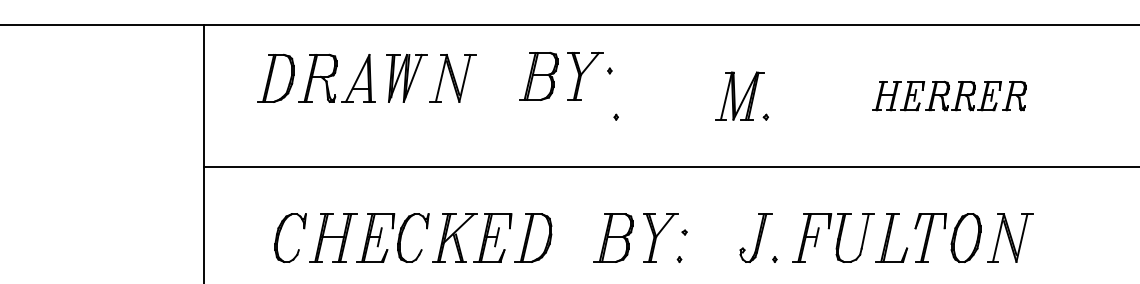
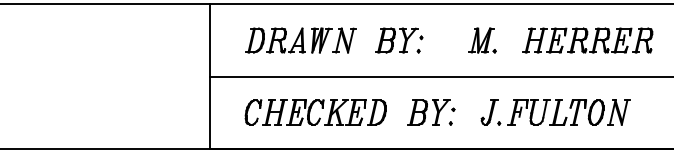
part: (566, 76) -> (399, 40), moved
part: (365, 78) -> (300, 40), moved
part: (948, 95) -> (587, 40), size x1.67

